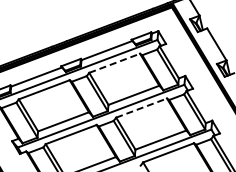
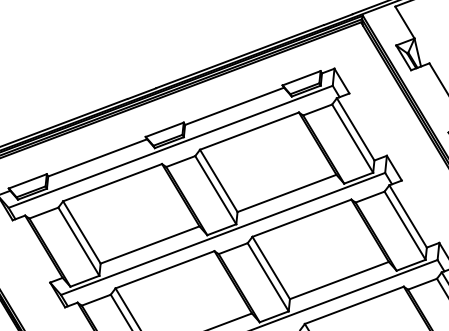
line: (115, 63) -> (251, 131), dashed -> solid
line: (142, 107) -> (303, 217), dashed -> solid

